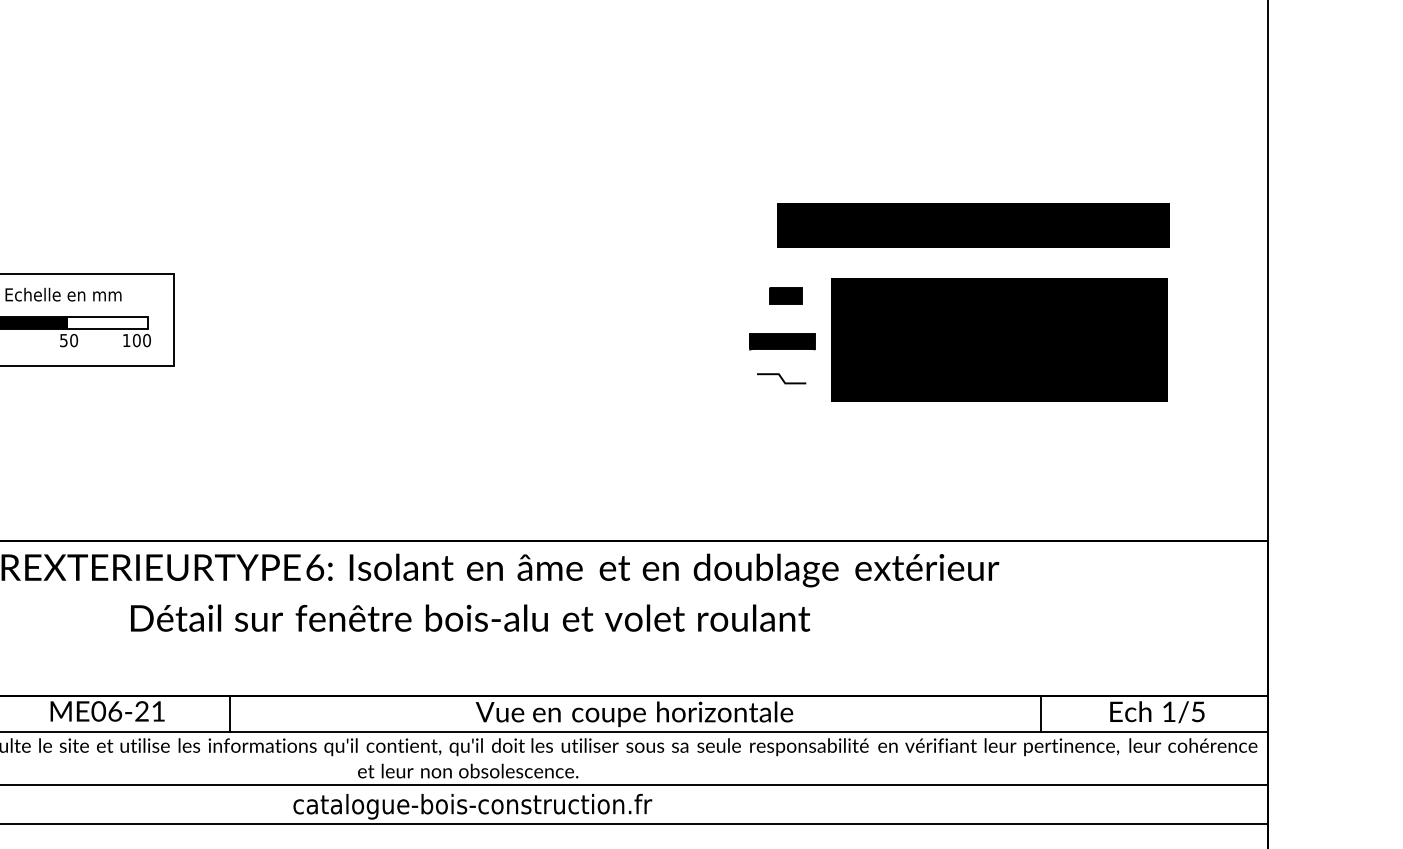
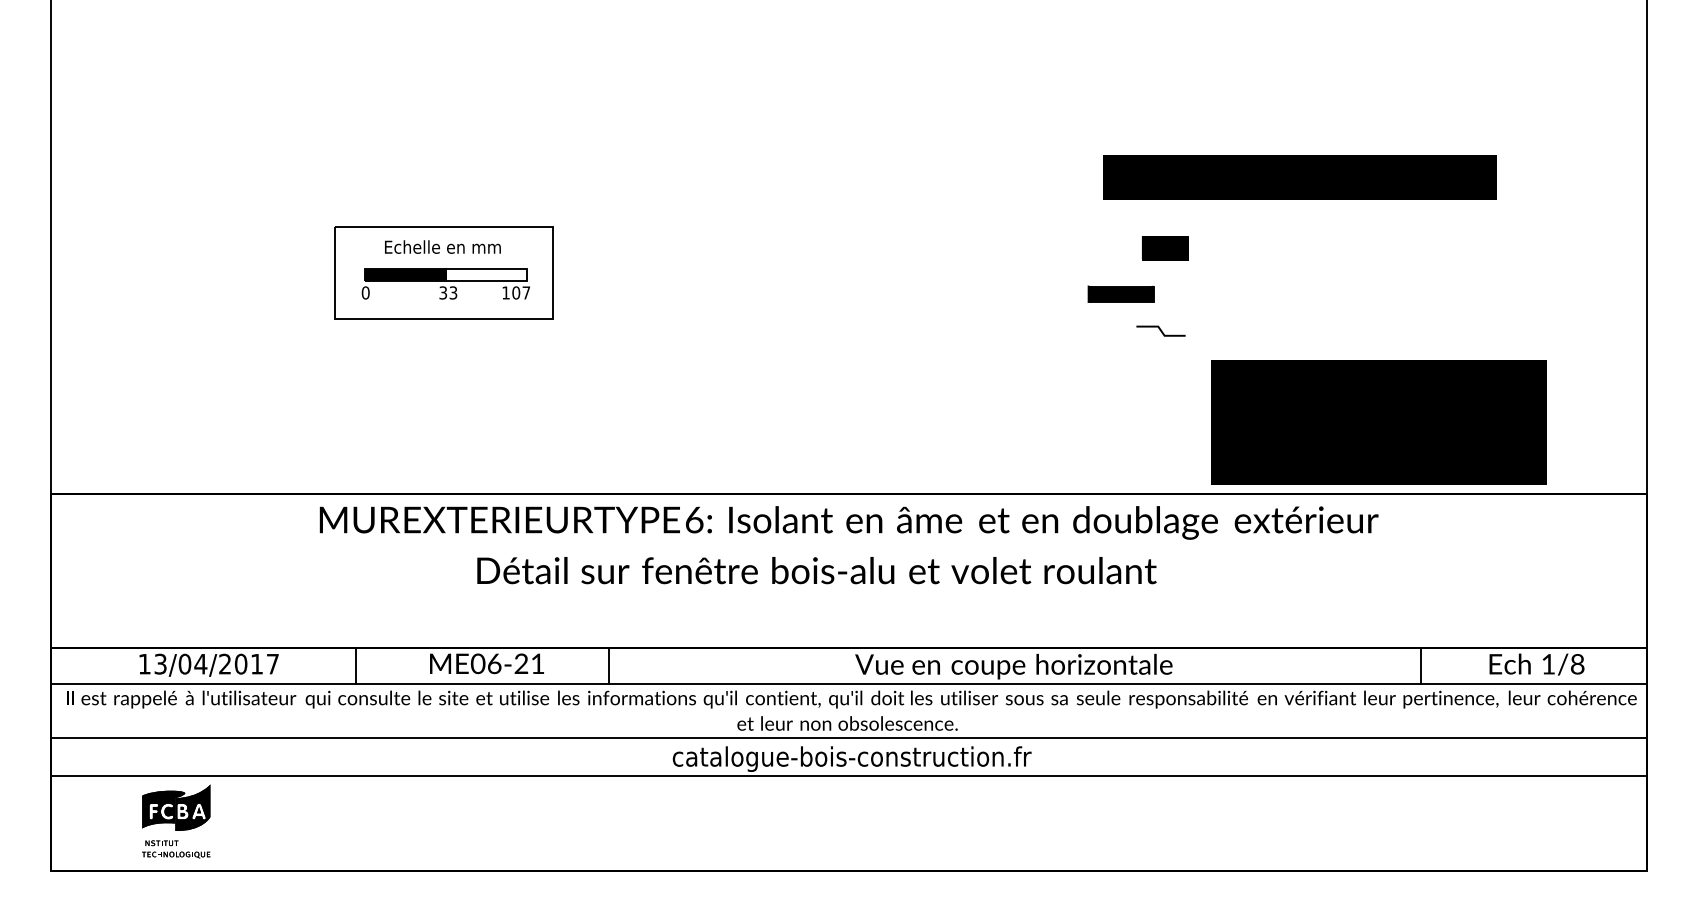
text: (973, 225) -> (1299, 177), moved
part: (786, 296) -> (1165, 248), size x1.4
text: (69, 340) -> (448, 292), 50 -> 33
text: (147, 340) -> (526, 292), 100 -> 107
text: (999, 340) -> (1378, 422), moved
part: (782, 341) -> (1120, 293), moved
text: (470, 618) -> (816, 570), moved
text: (1198, 712) -> (1577, 664), 1/5 -> 1/8

